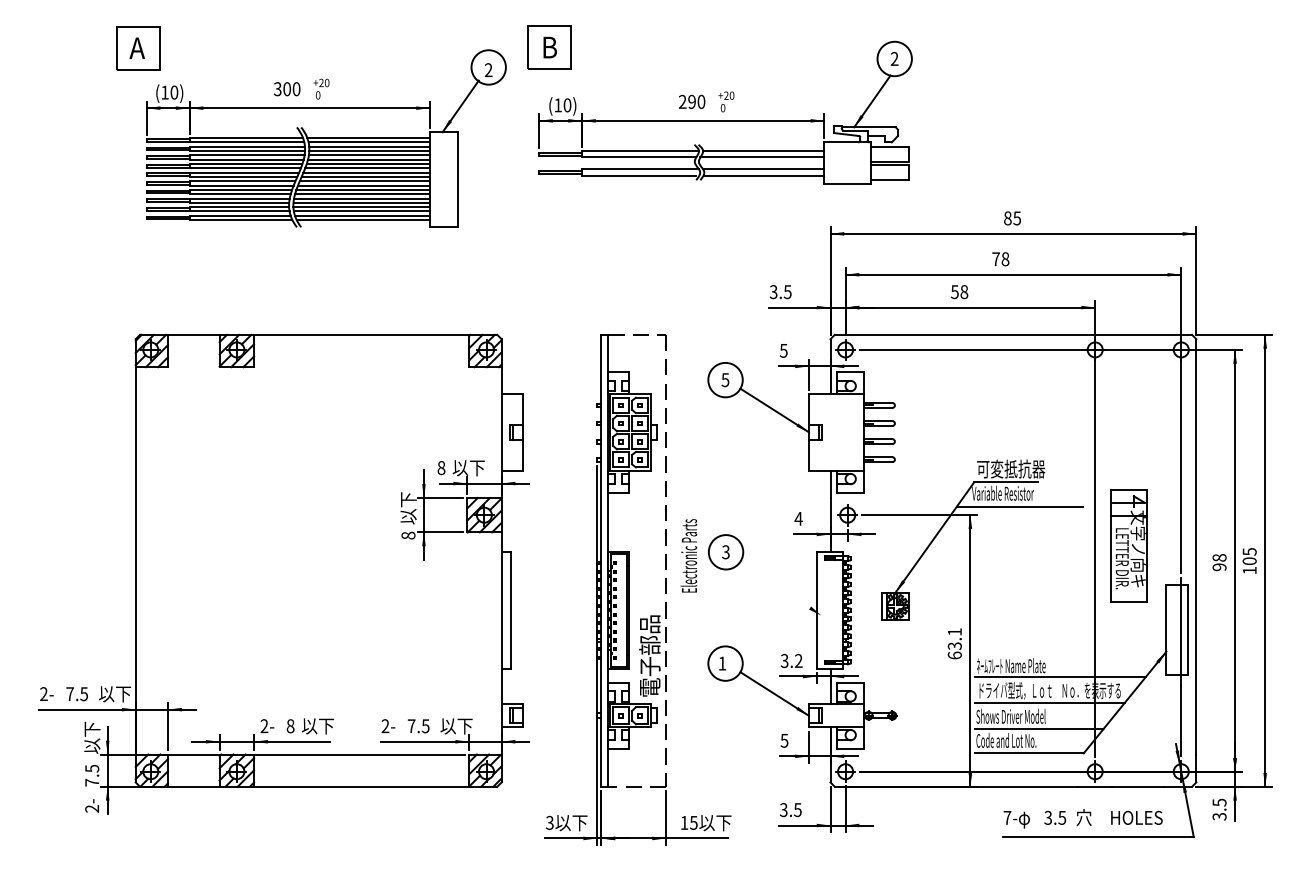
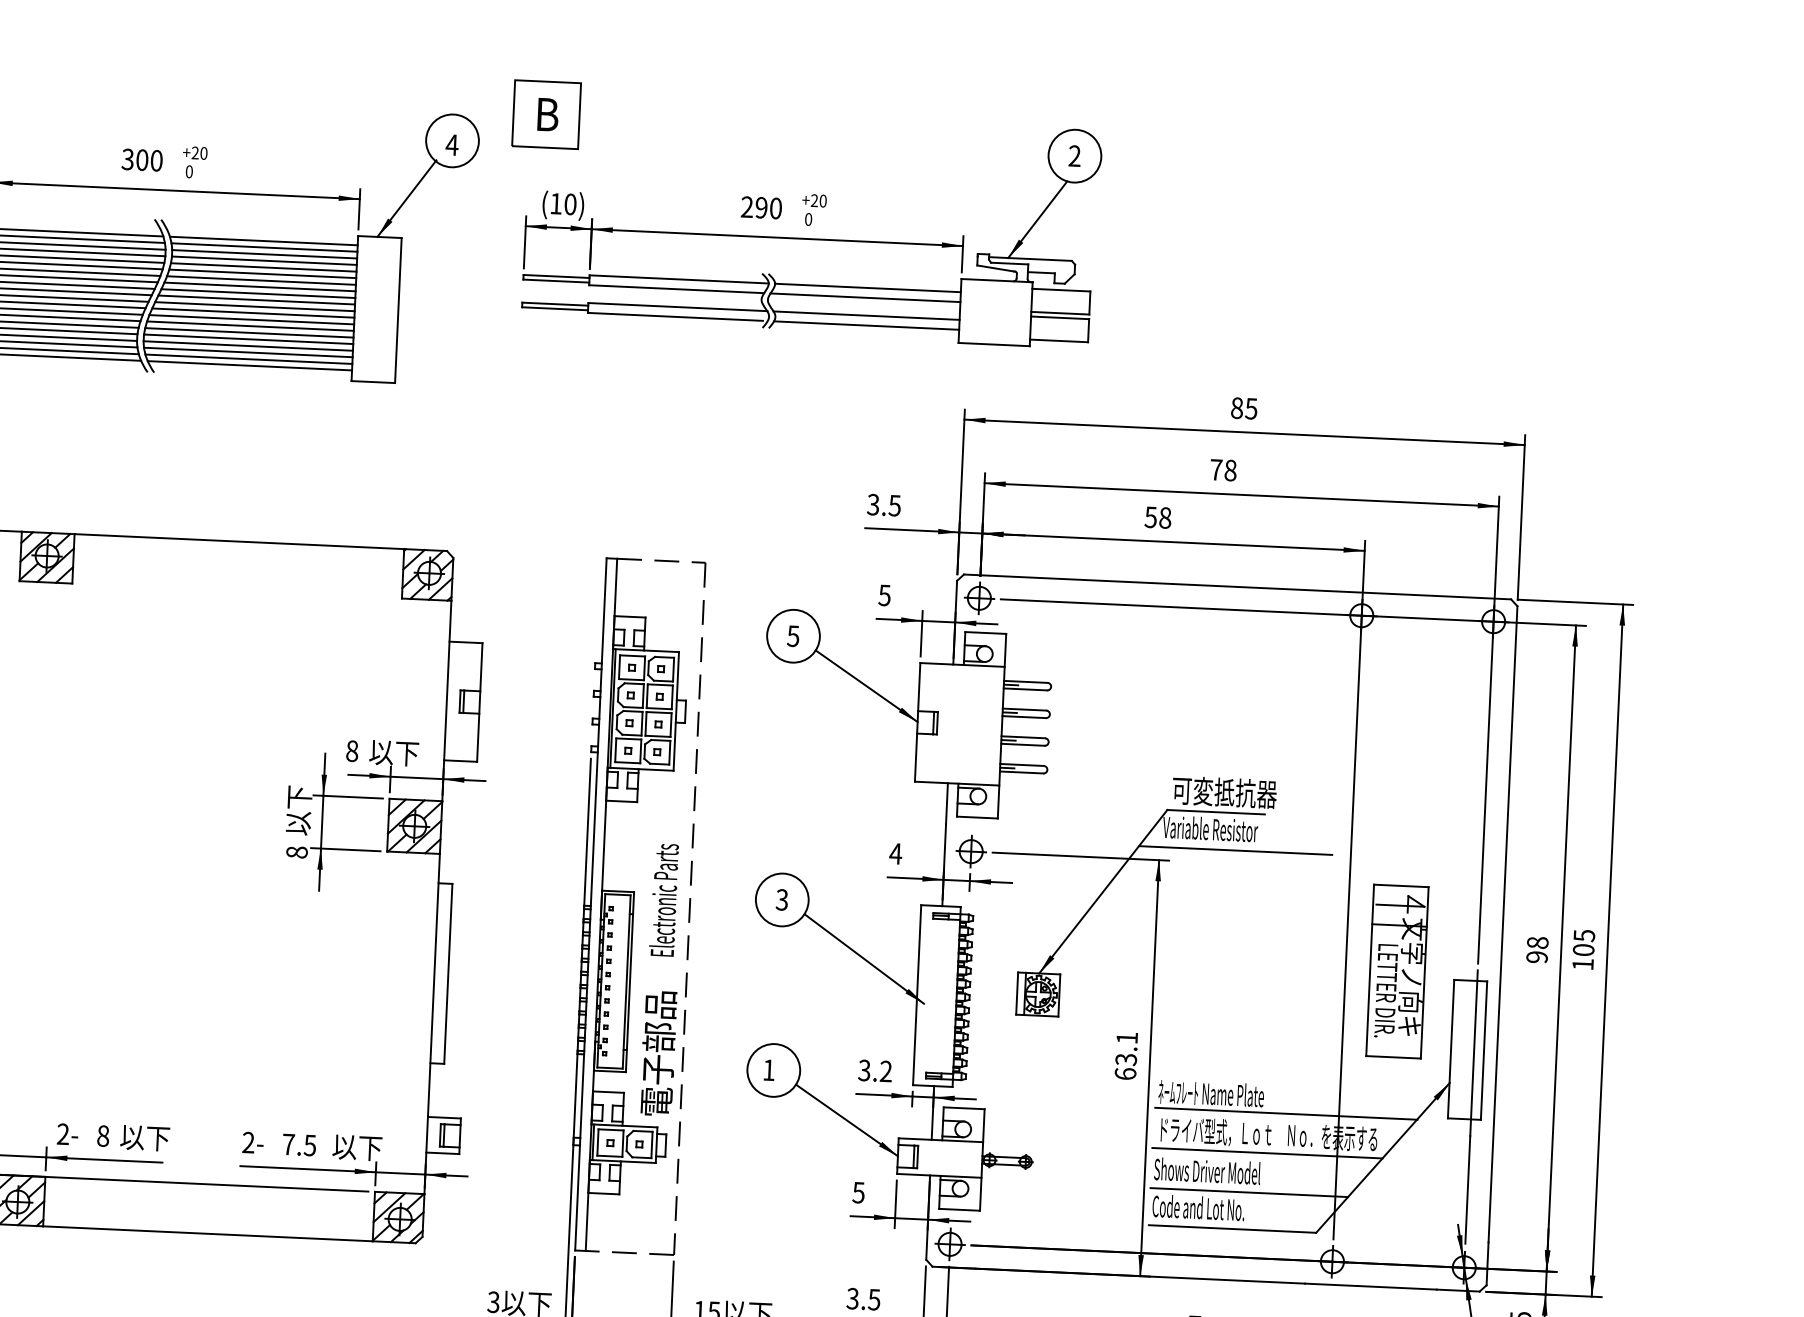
text: (488, 70) -> (451, 145), 2 -> 4
part: (1128, 545) -> (1396, 971), moved
text: (688, 555) -> (663, 899), moved
line: (780, 587) -> (863, 957), added

